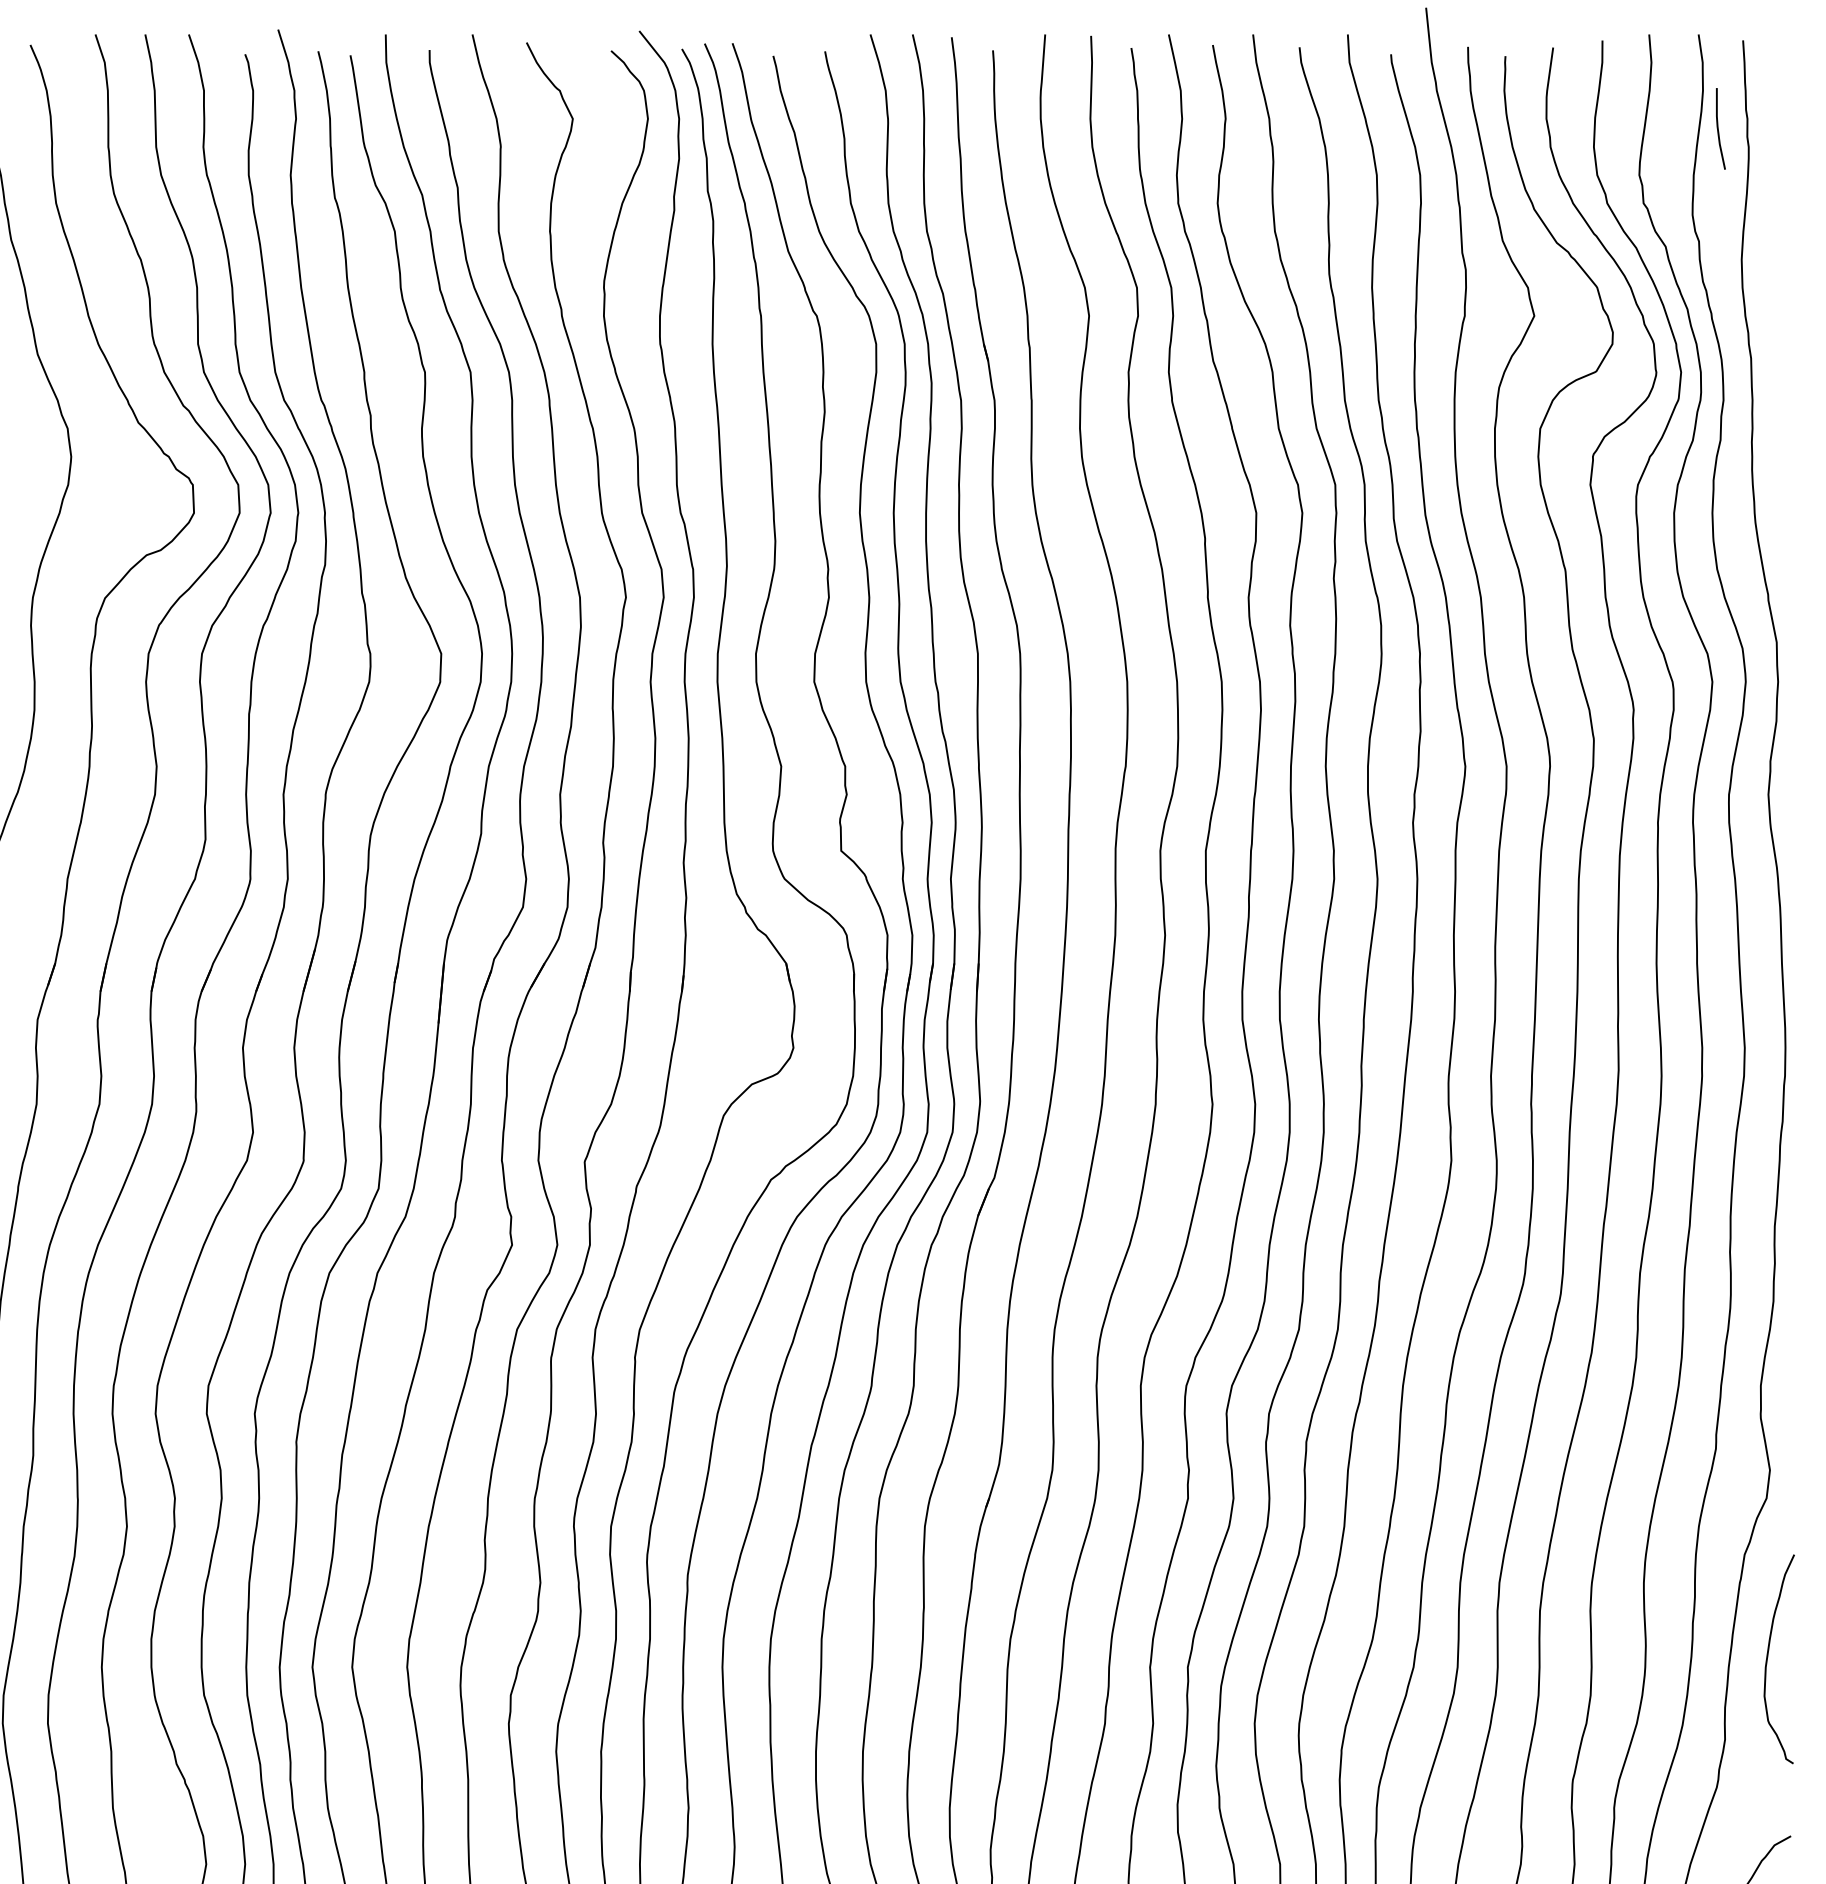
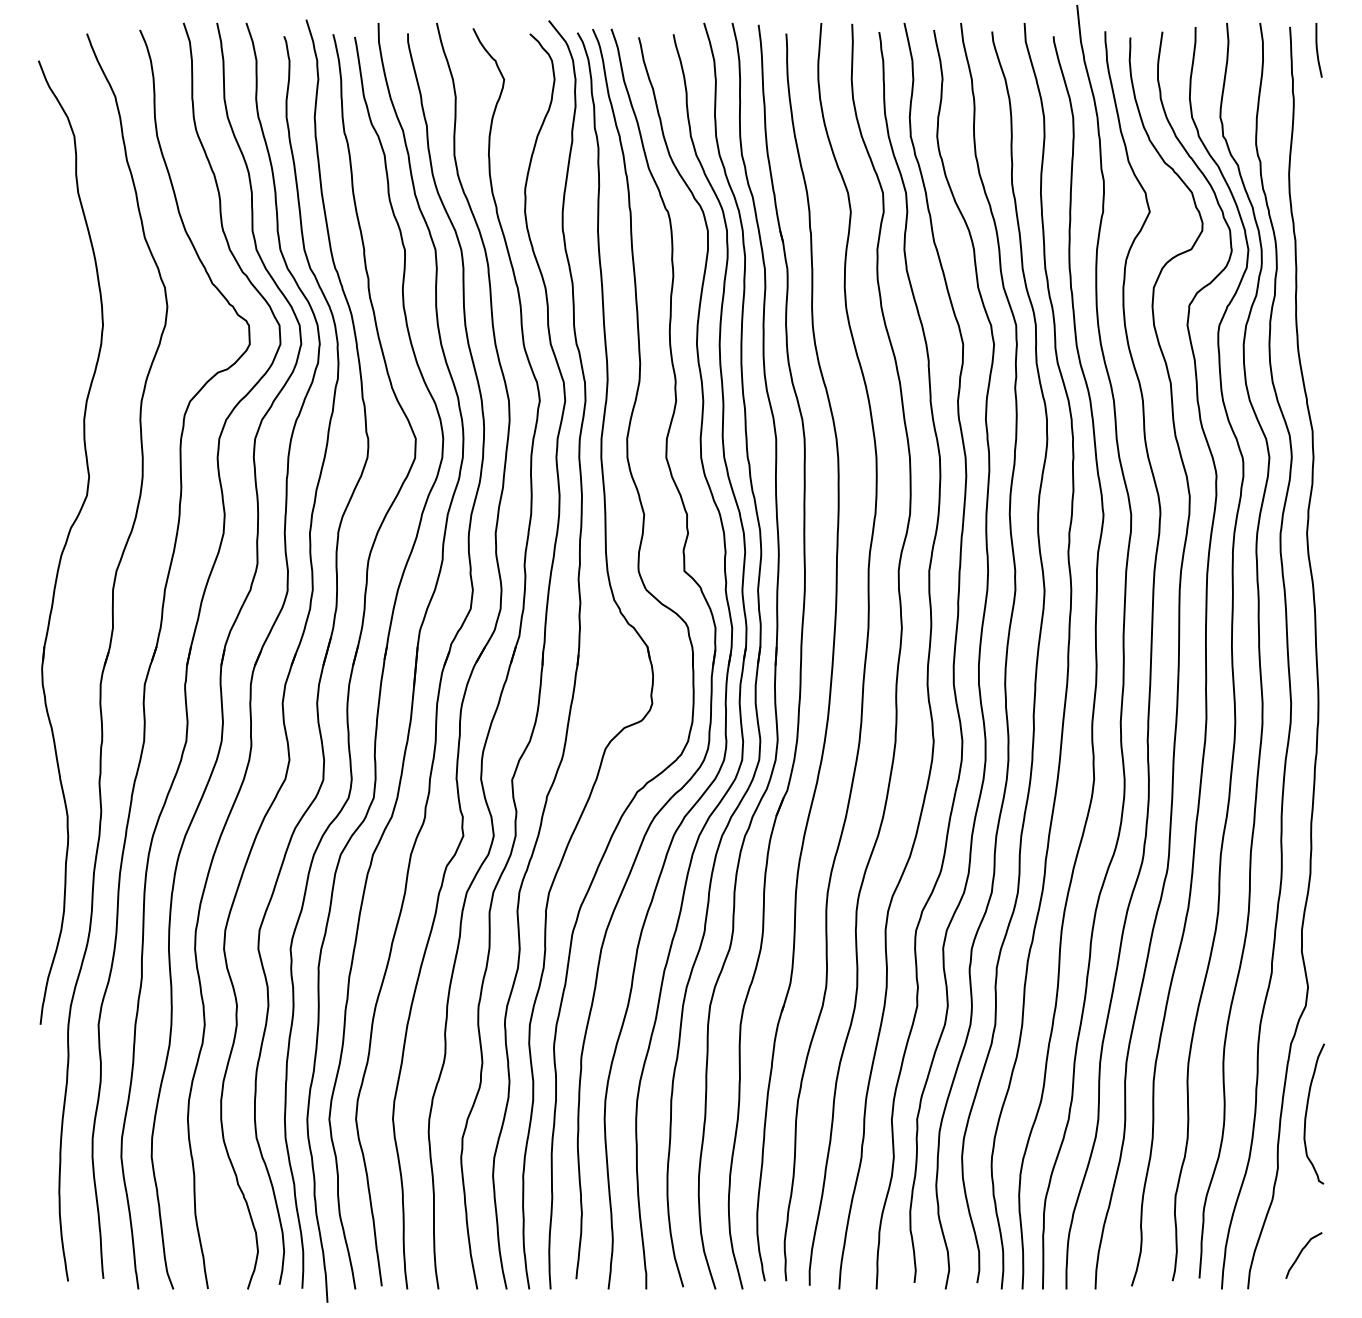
line: (1718, 129) -> (1317, 50), moved

